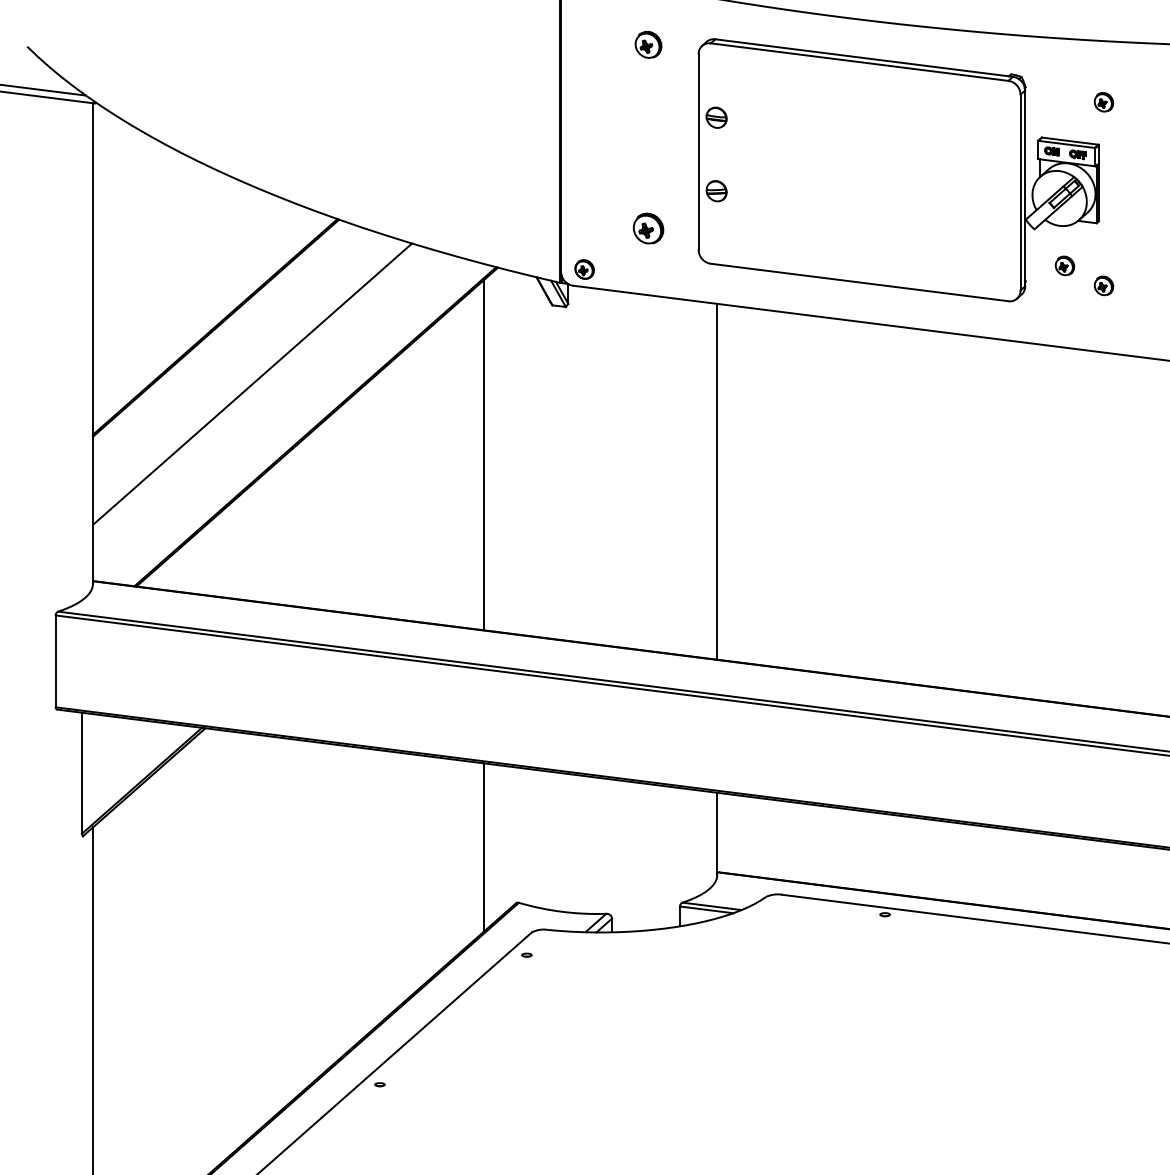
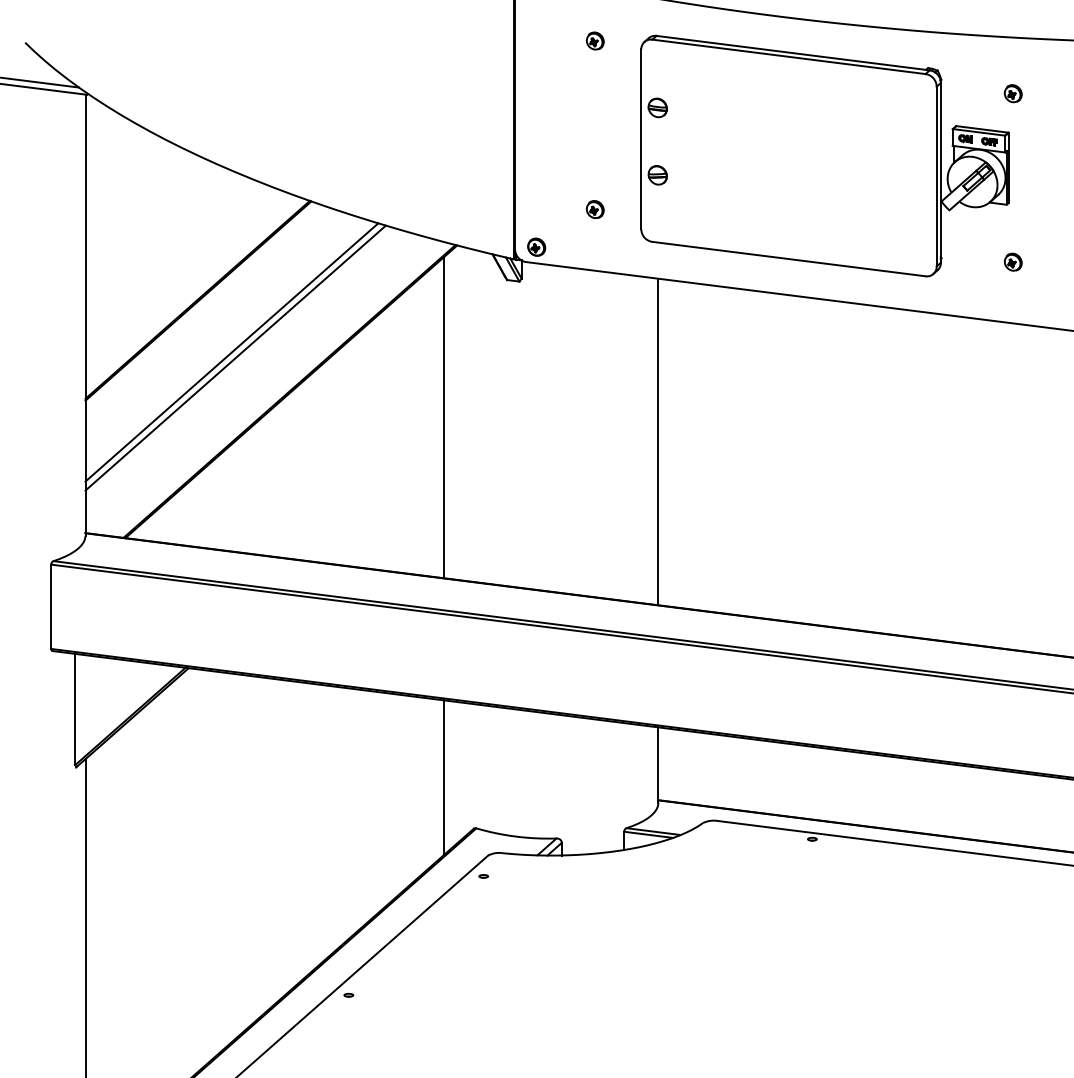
part: (648, 44) -> (595, 40), size x0.71
part: (648, 228) -> (595, 209), size x0.62
part: (1064, 265) -> (977, 243), removed
line: (256, 390) -> (235, 358), added

